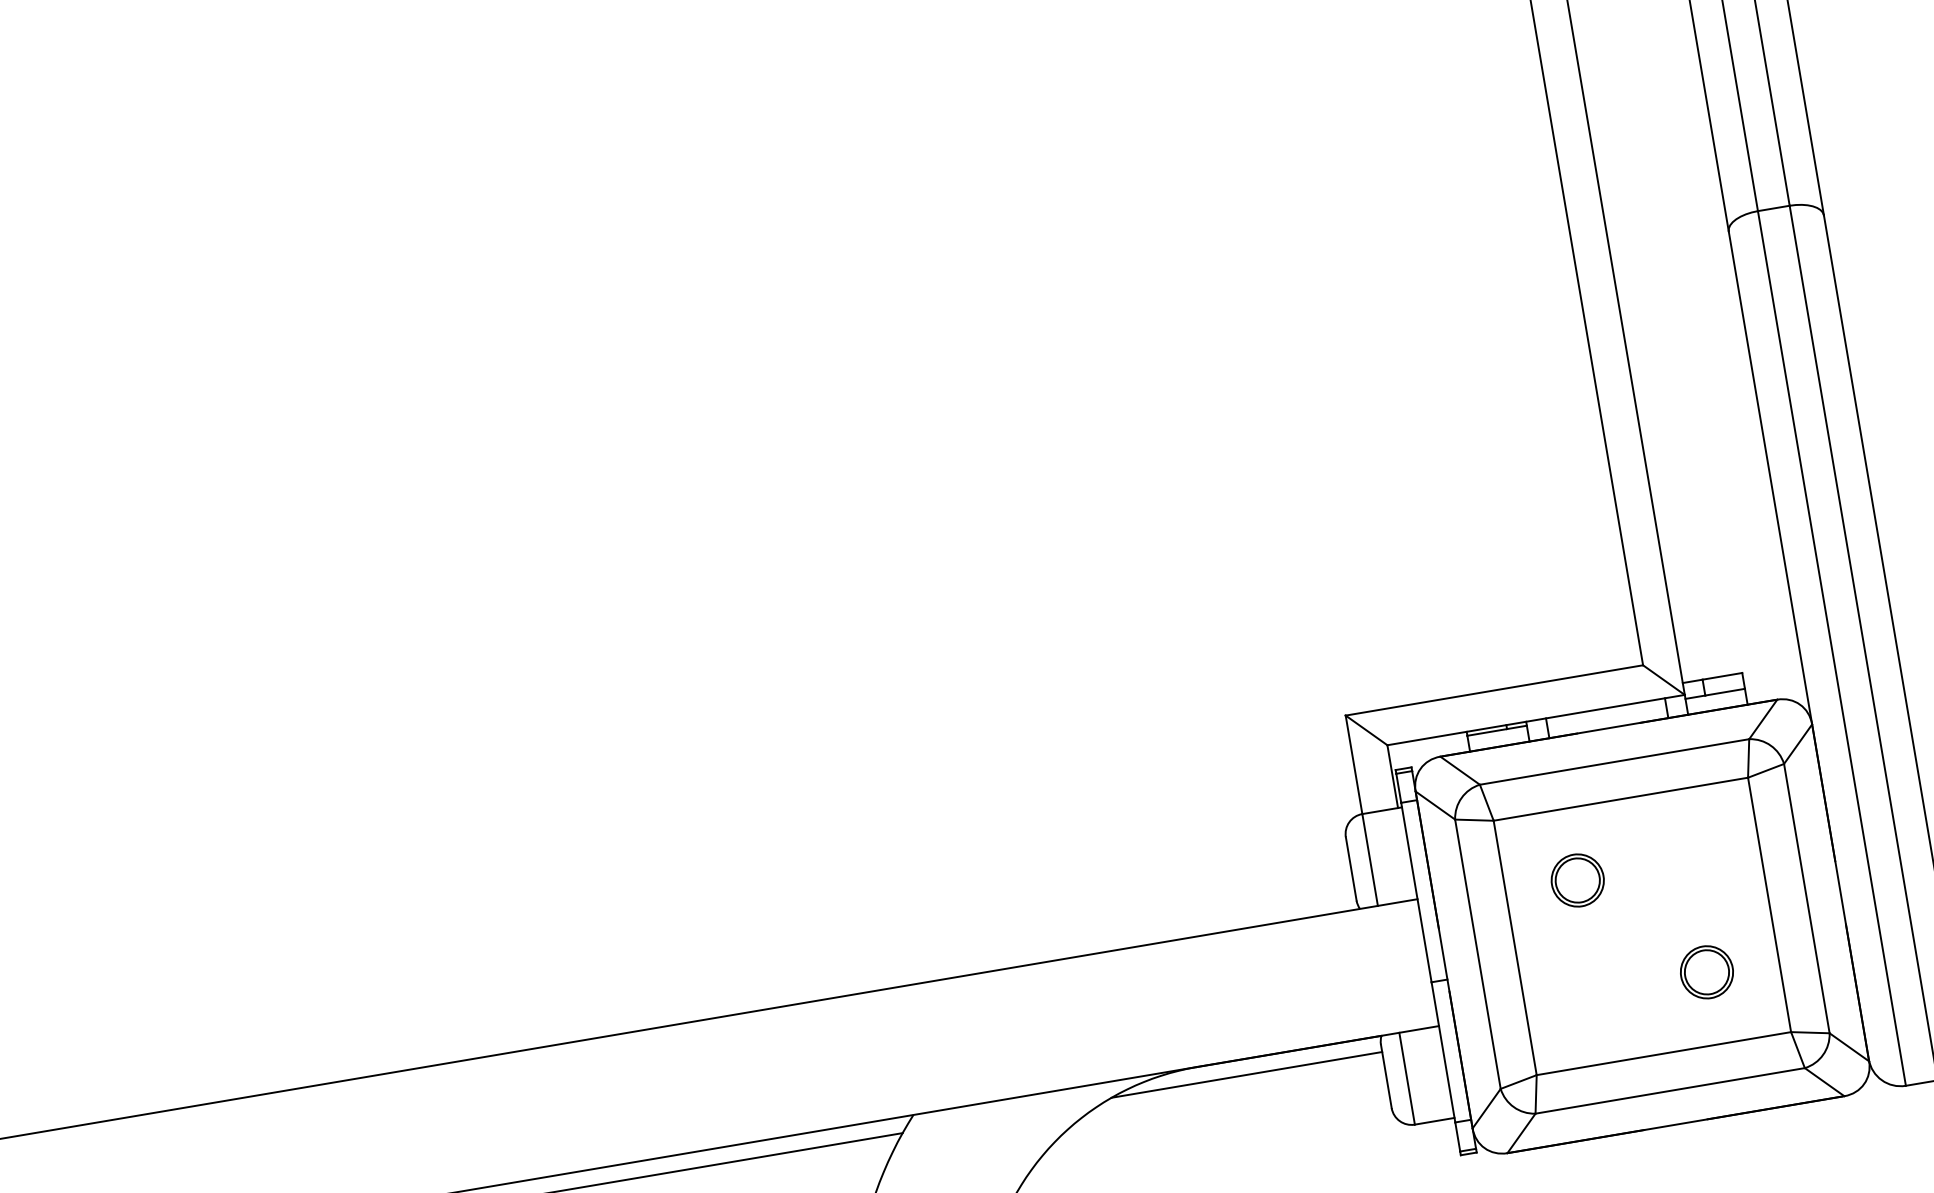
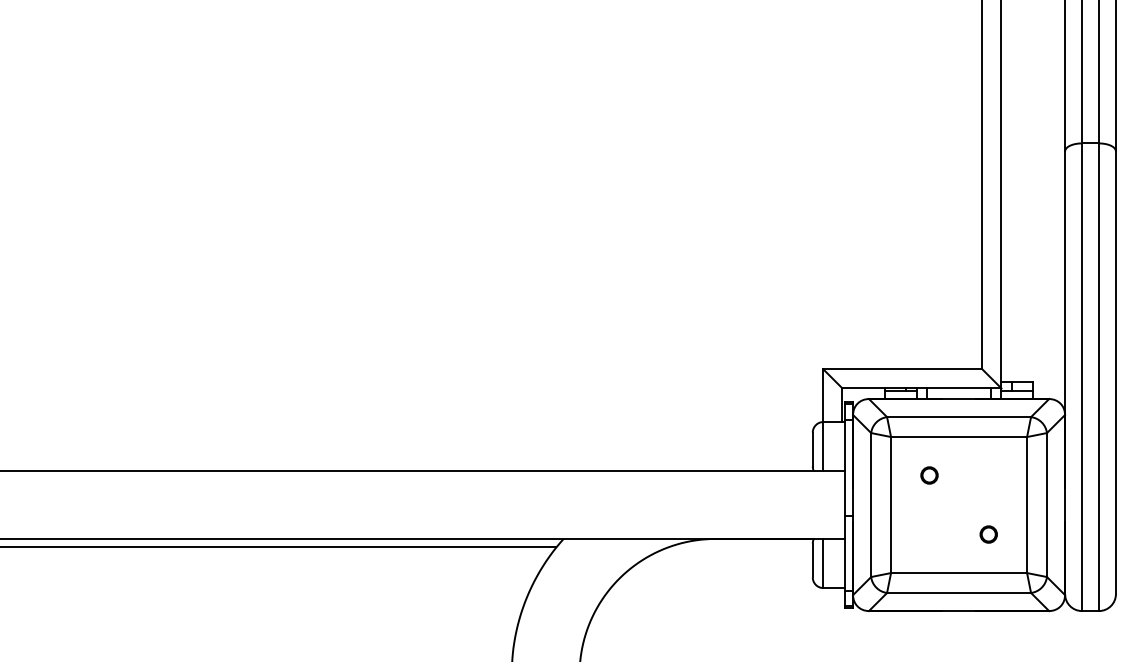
part: (1577, 880) -> (929, 475), size x0.6
part: (1706, 972) -> (988, 534), size x0.6
line: (1247, 1074) -> (740, 547), removed

